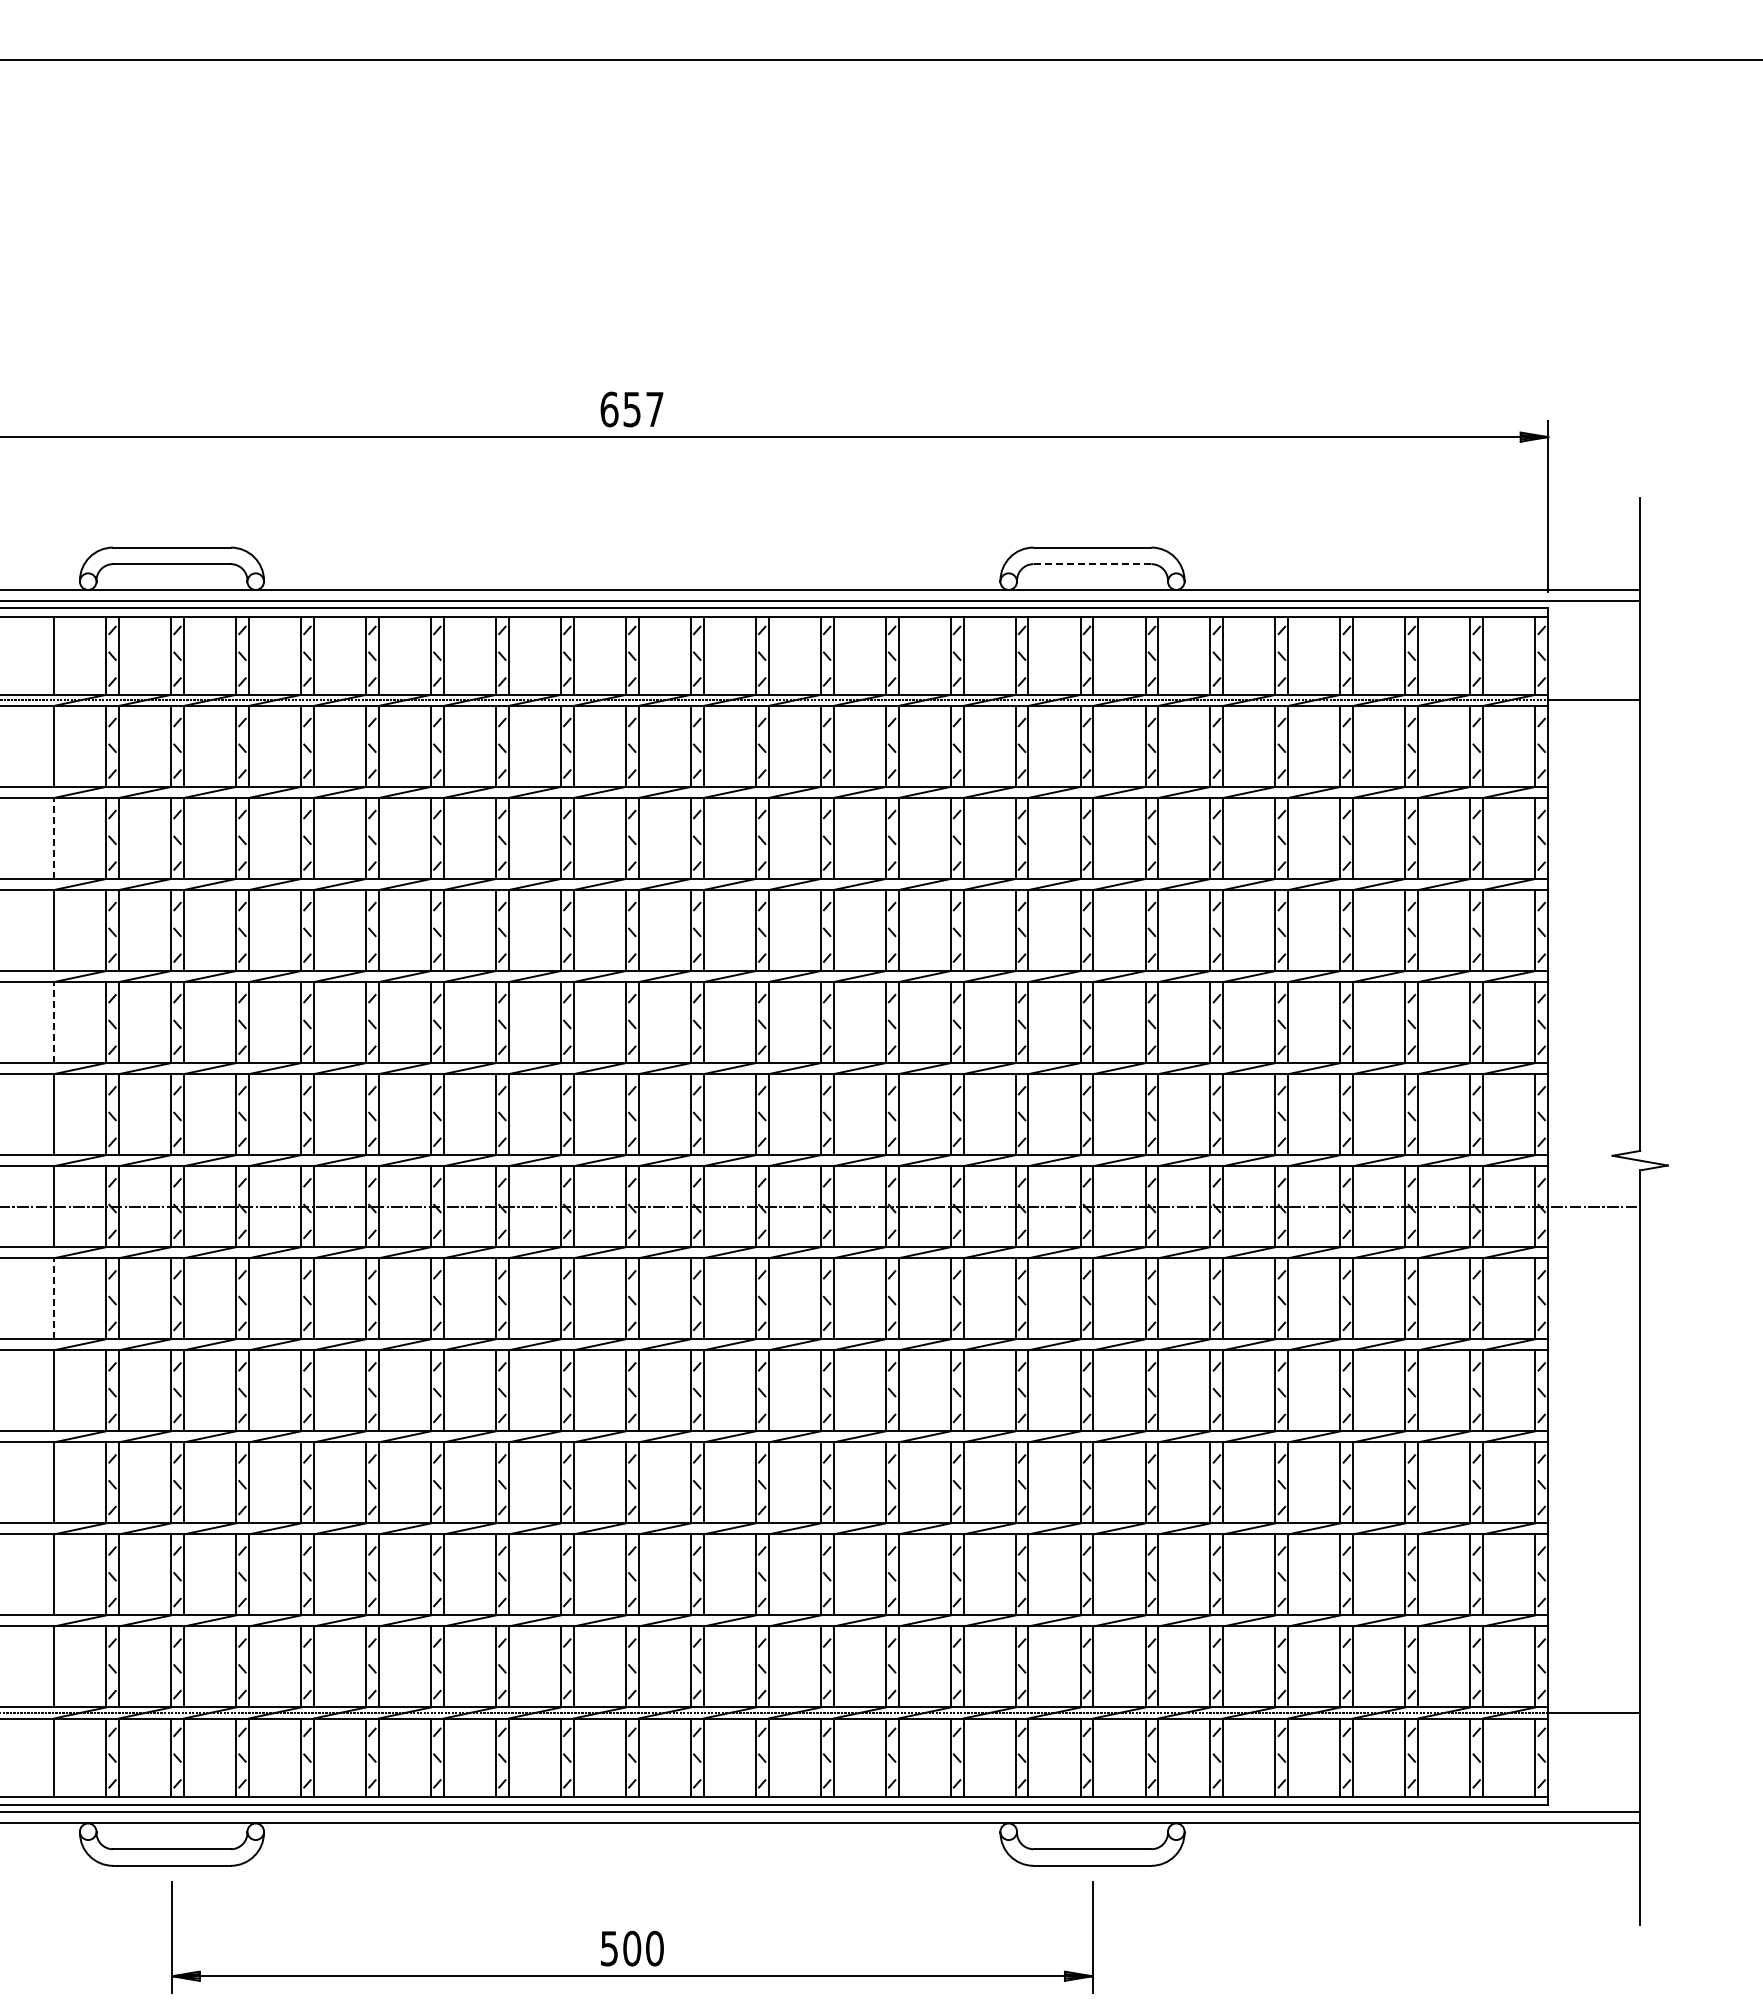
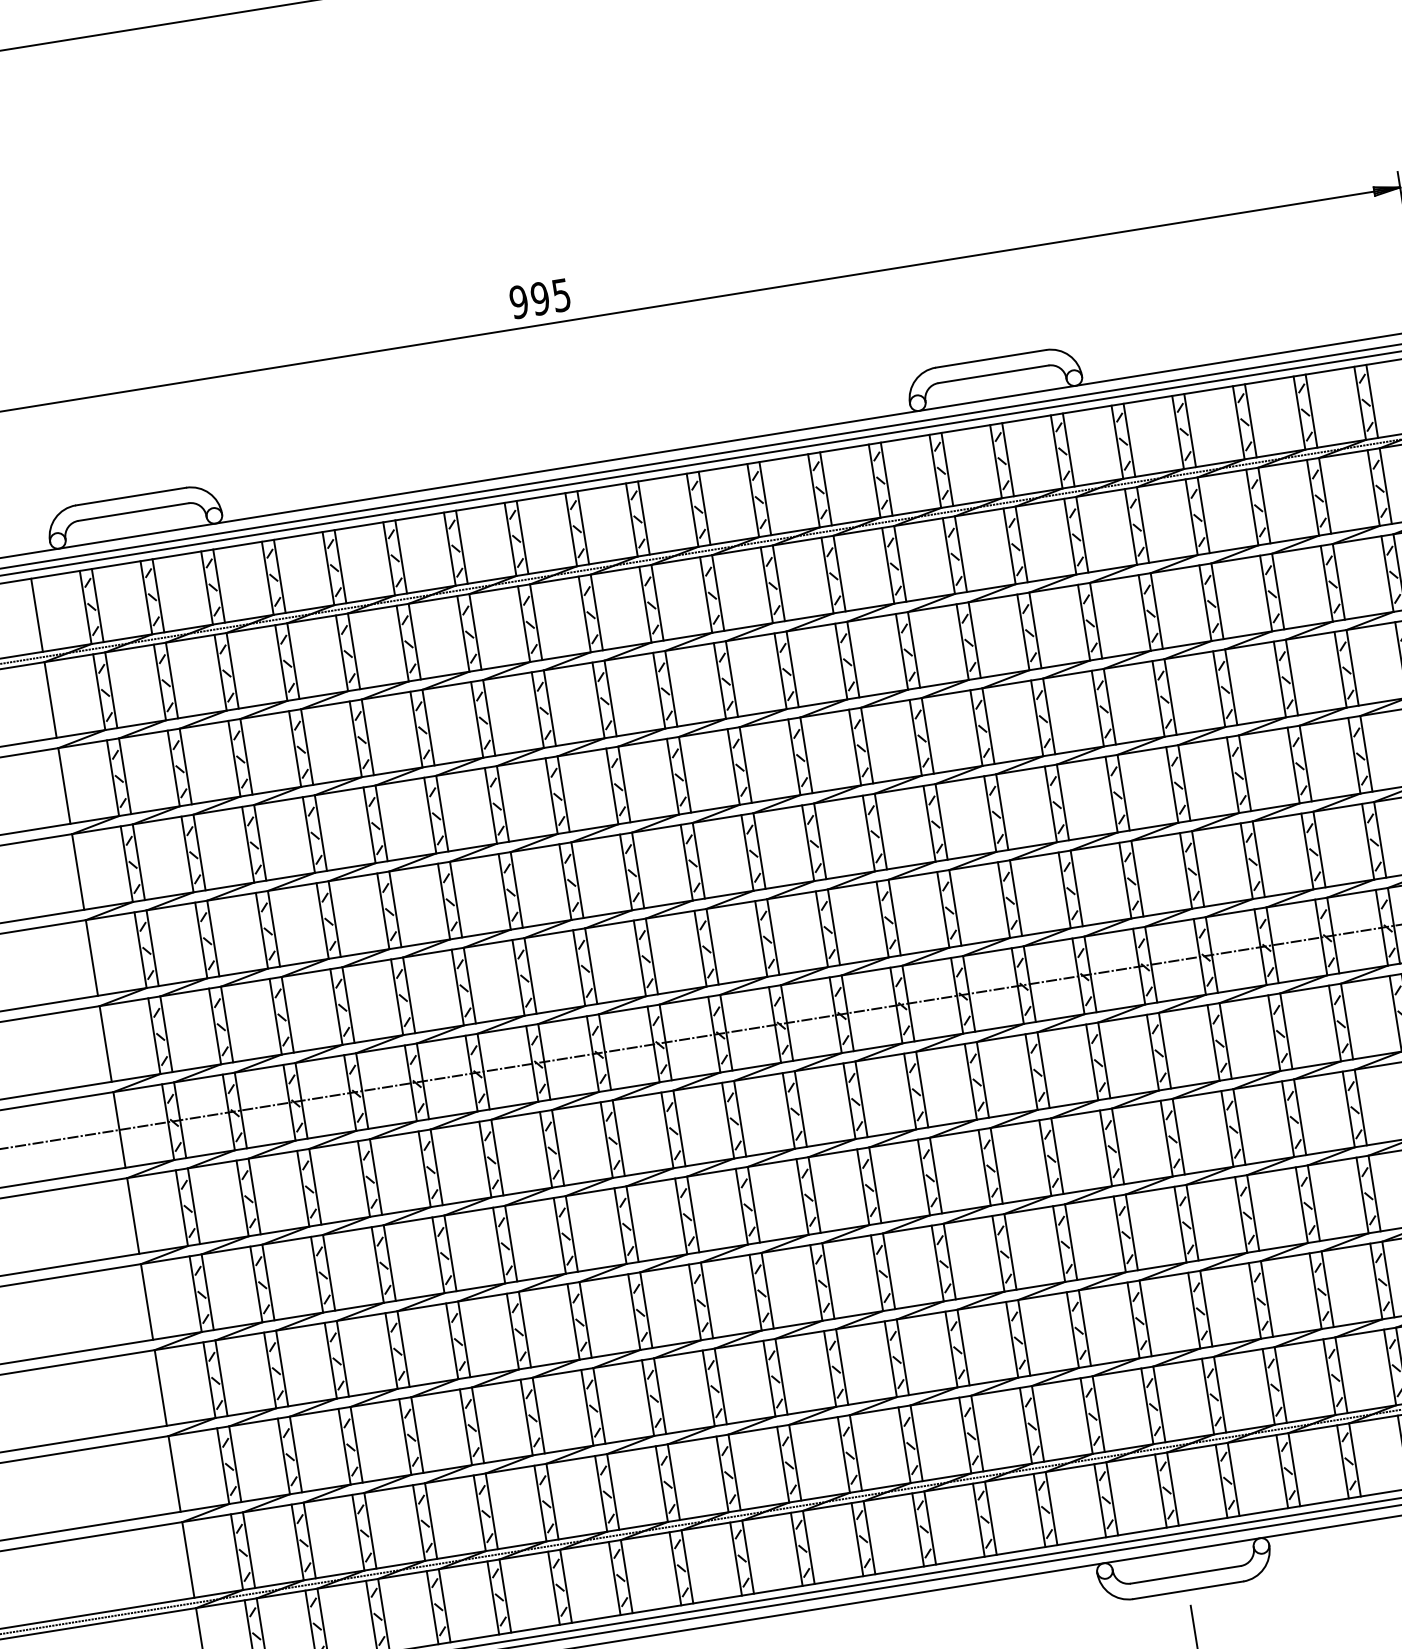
text: (631, 409) -> (539, 298), 657 -> 995
line: (1092, 564) -> (993, 374), dashed -> solid
line: (54, 838) -> (64, 785), dashed -> solid
line: (54, 1022) -> (92, 957), dashed -> solid
line: (54, 1298) -> (133, 1215), dashed -> solid

